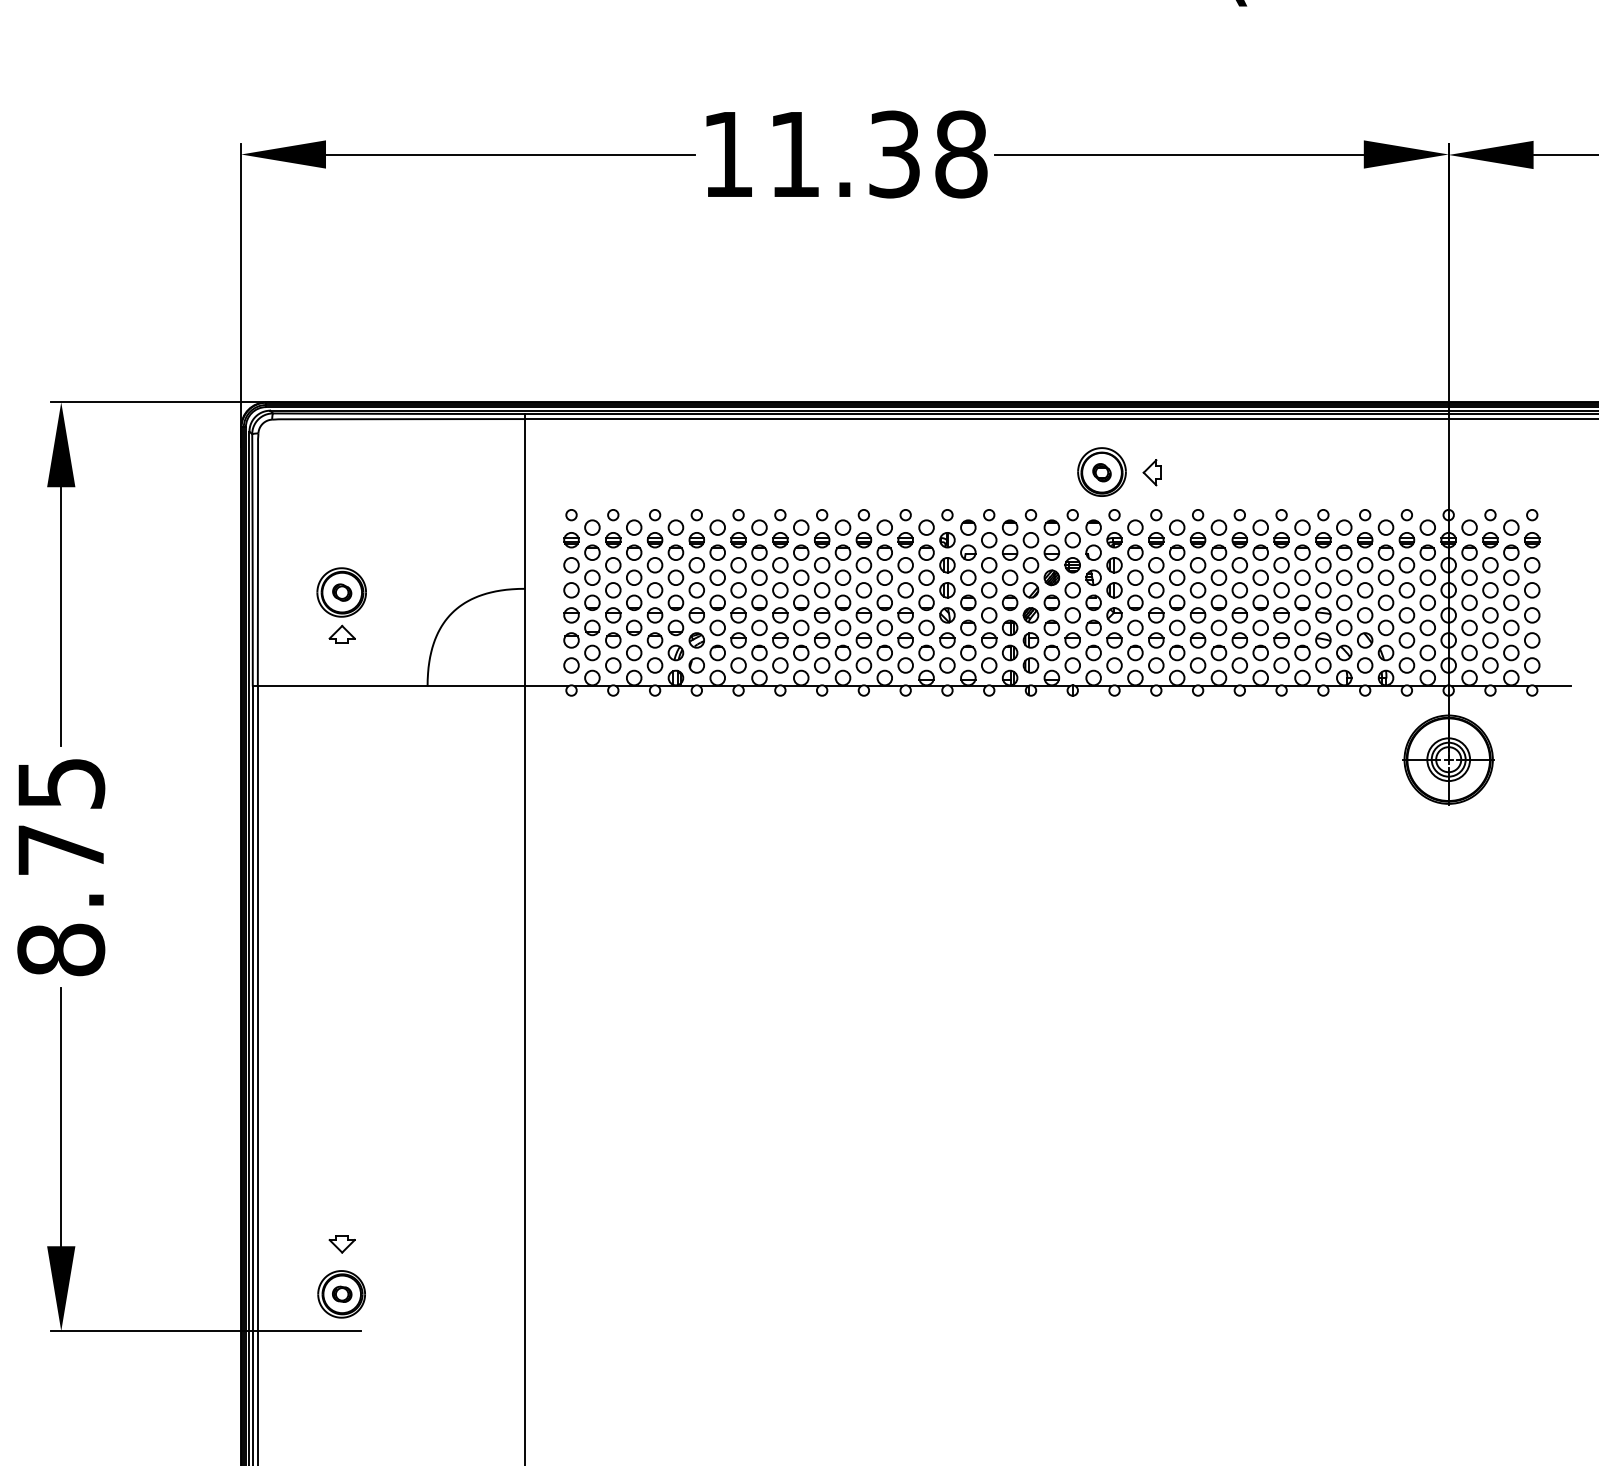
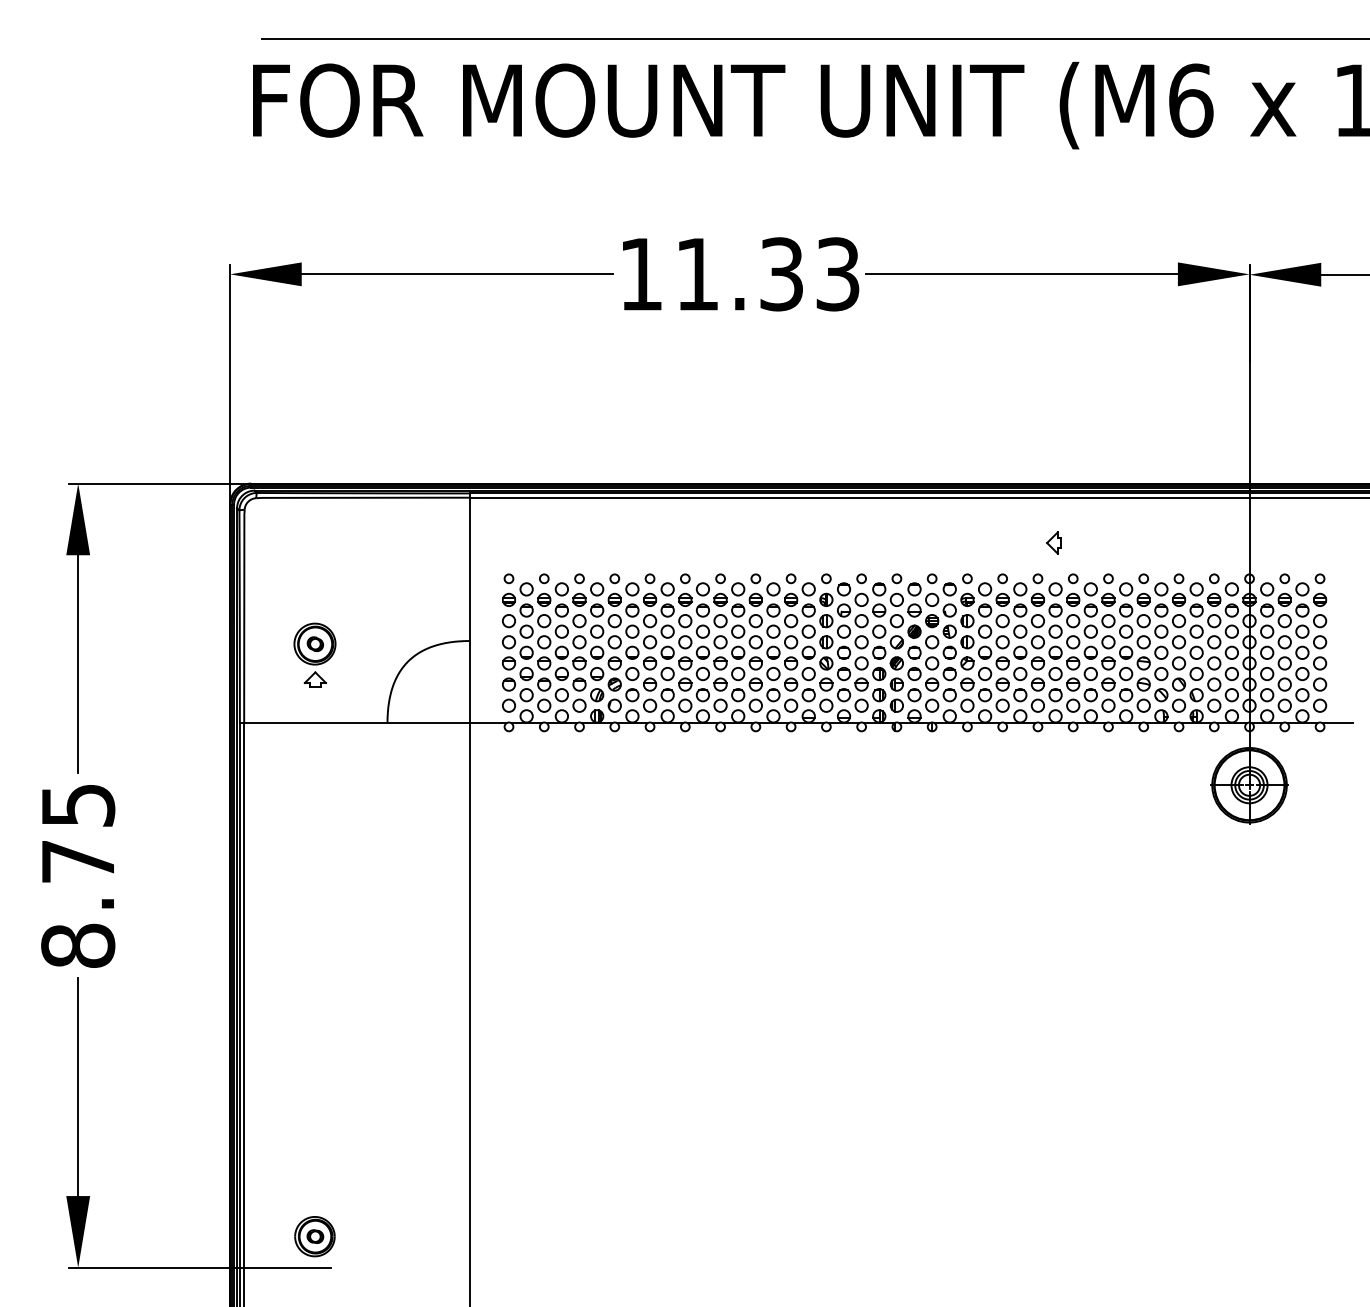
text: (961, 154) -> (838, 274), 11.38 -> 11.33
part: (1101, 472) -> (956, 542), removed
part: (1151, 472) -> (1053, 542), moved
part: (341, 1244) -> (314, 1194), removed

